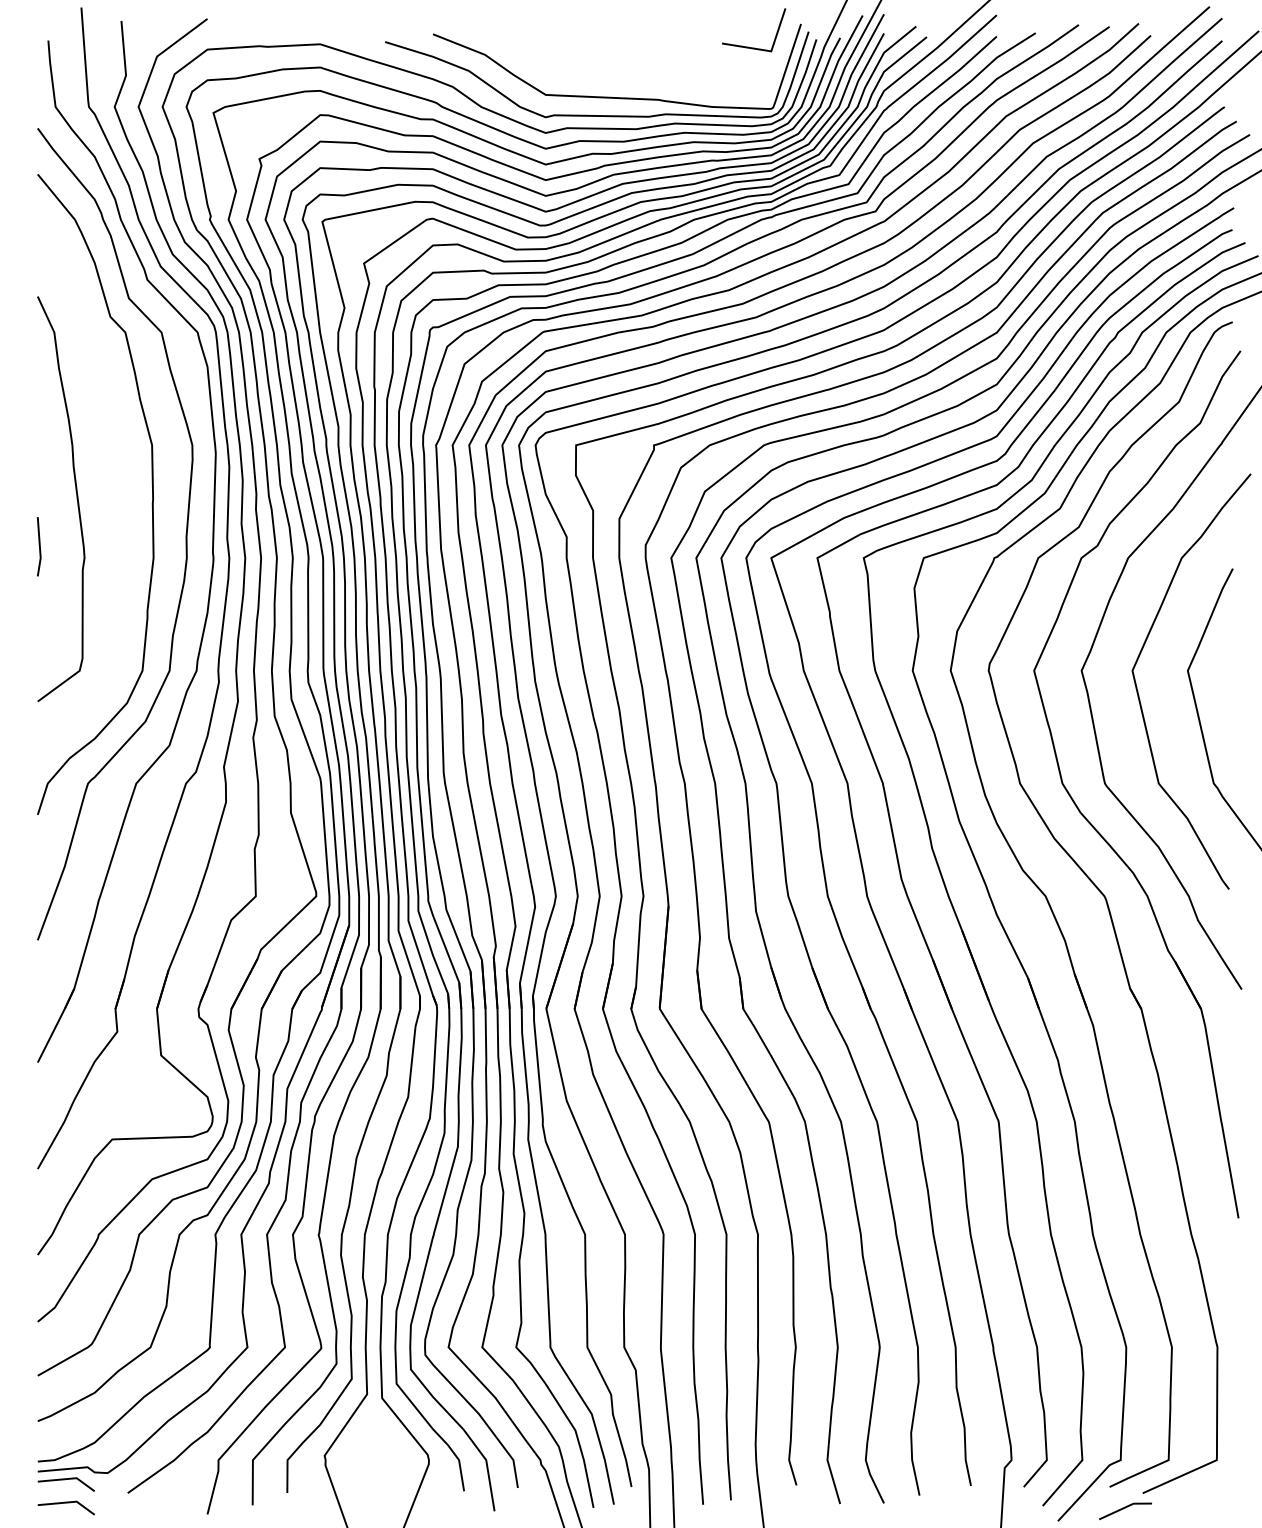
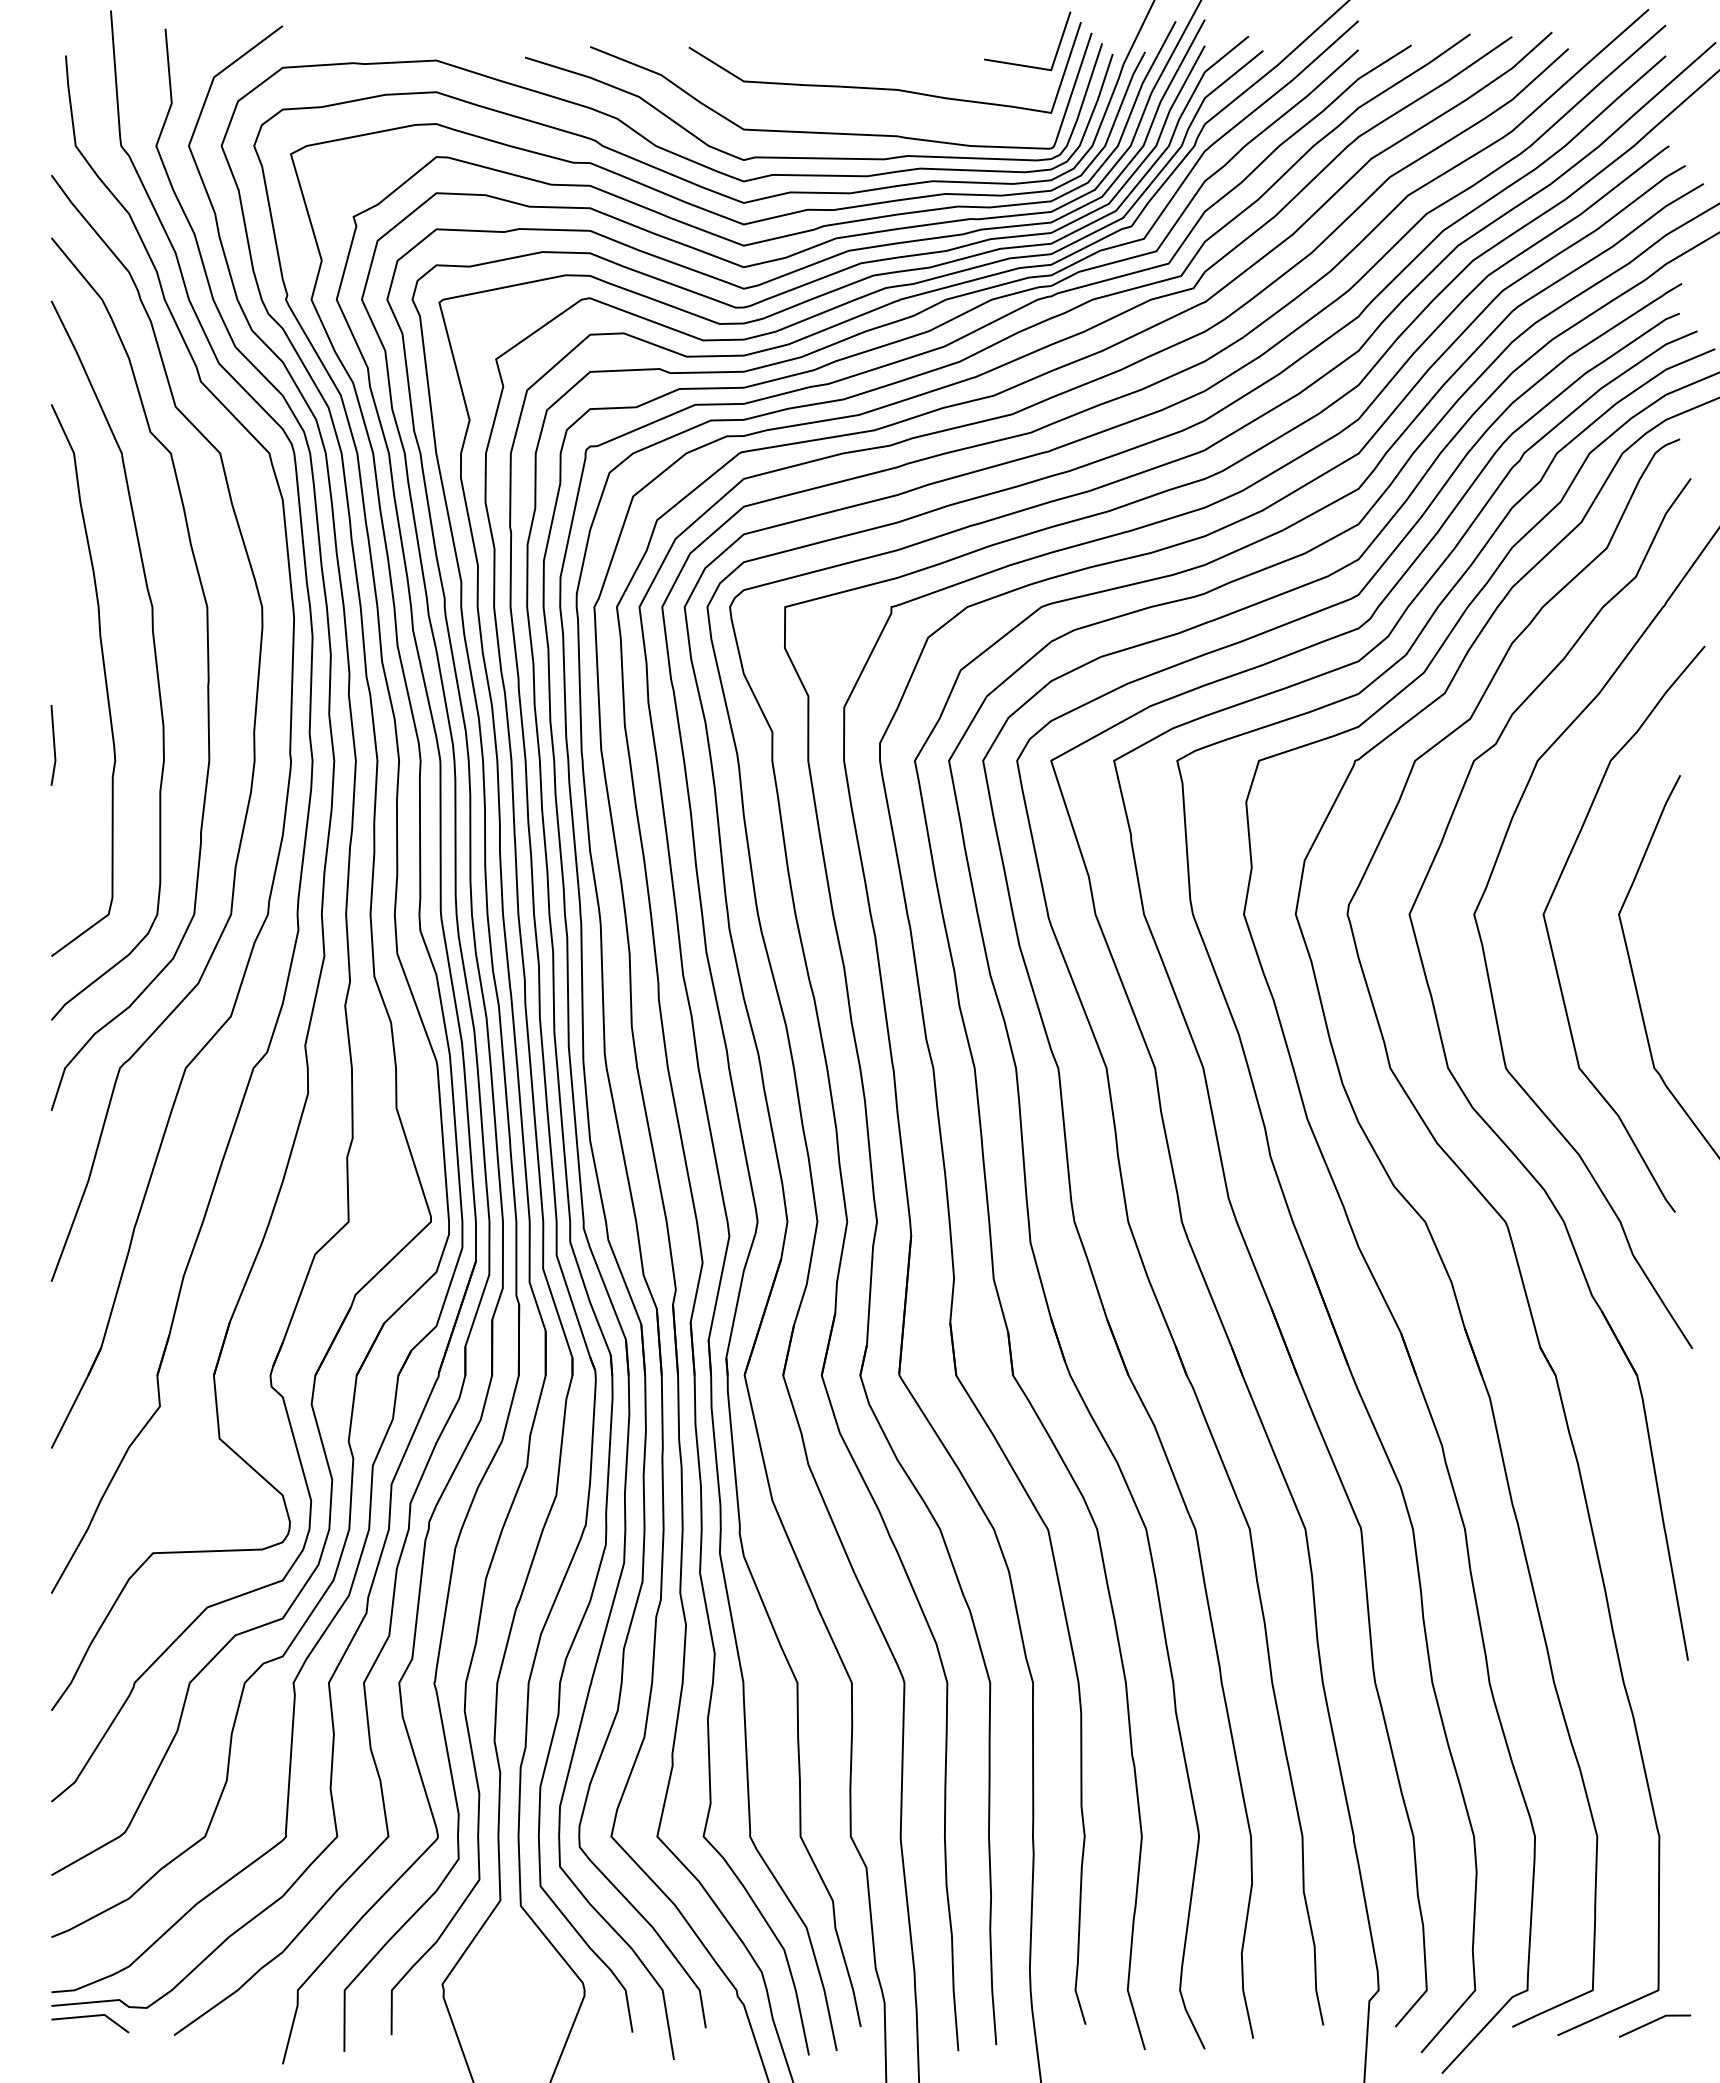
curve: (644, 64) -> (878, 87), added
curve: (113, 481) -> (154, 656), added
line: (66, 1503) -> (90, 2049), removed
line: (1124, 1508) -> (1653, 2022), moved

